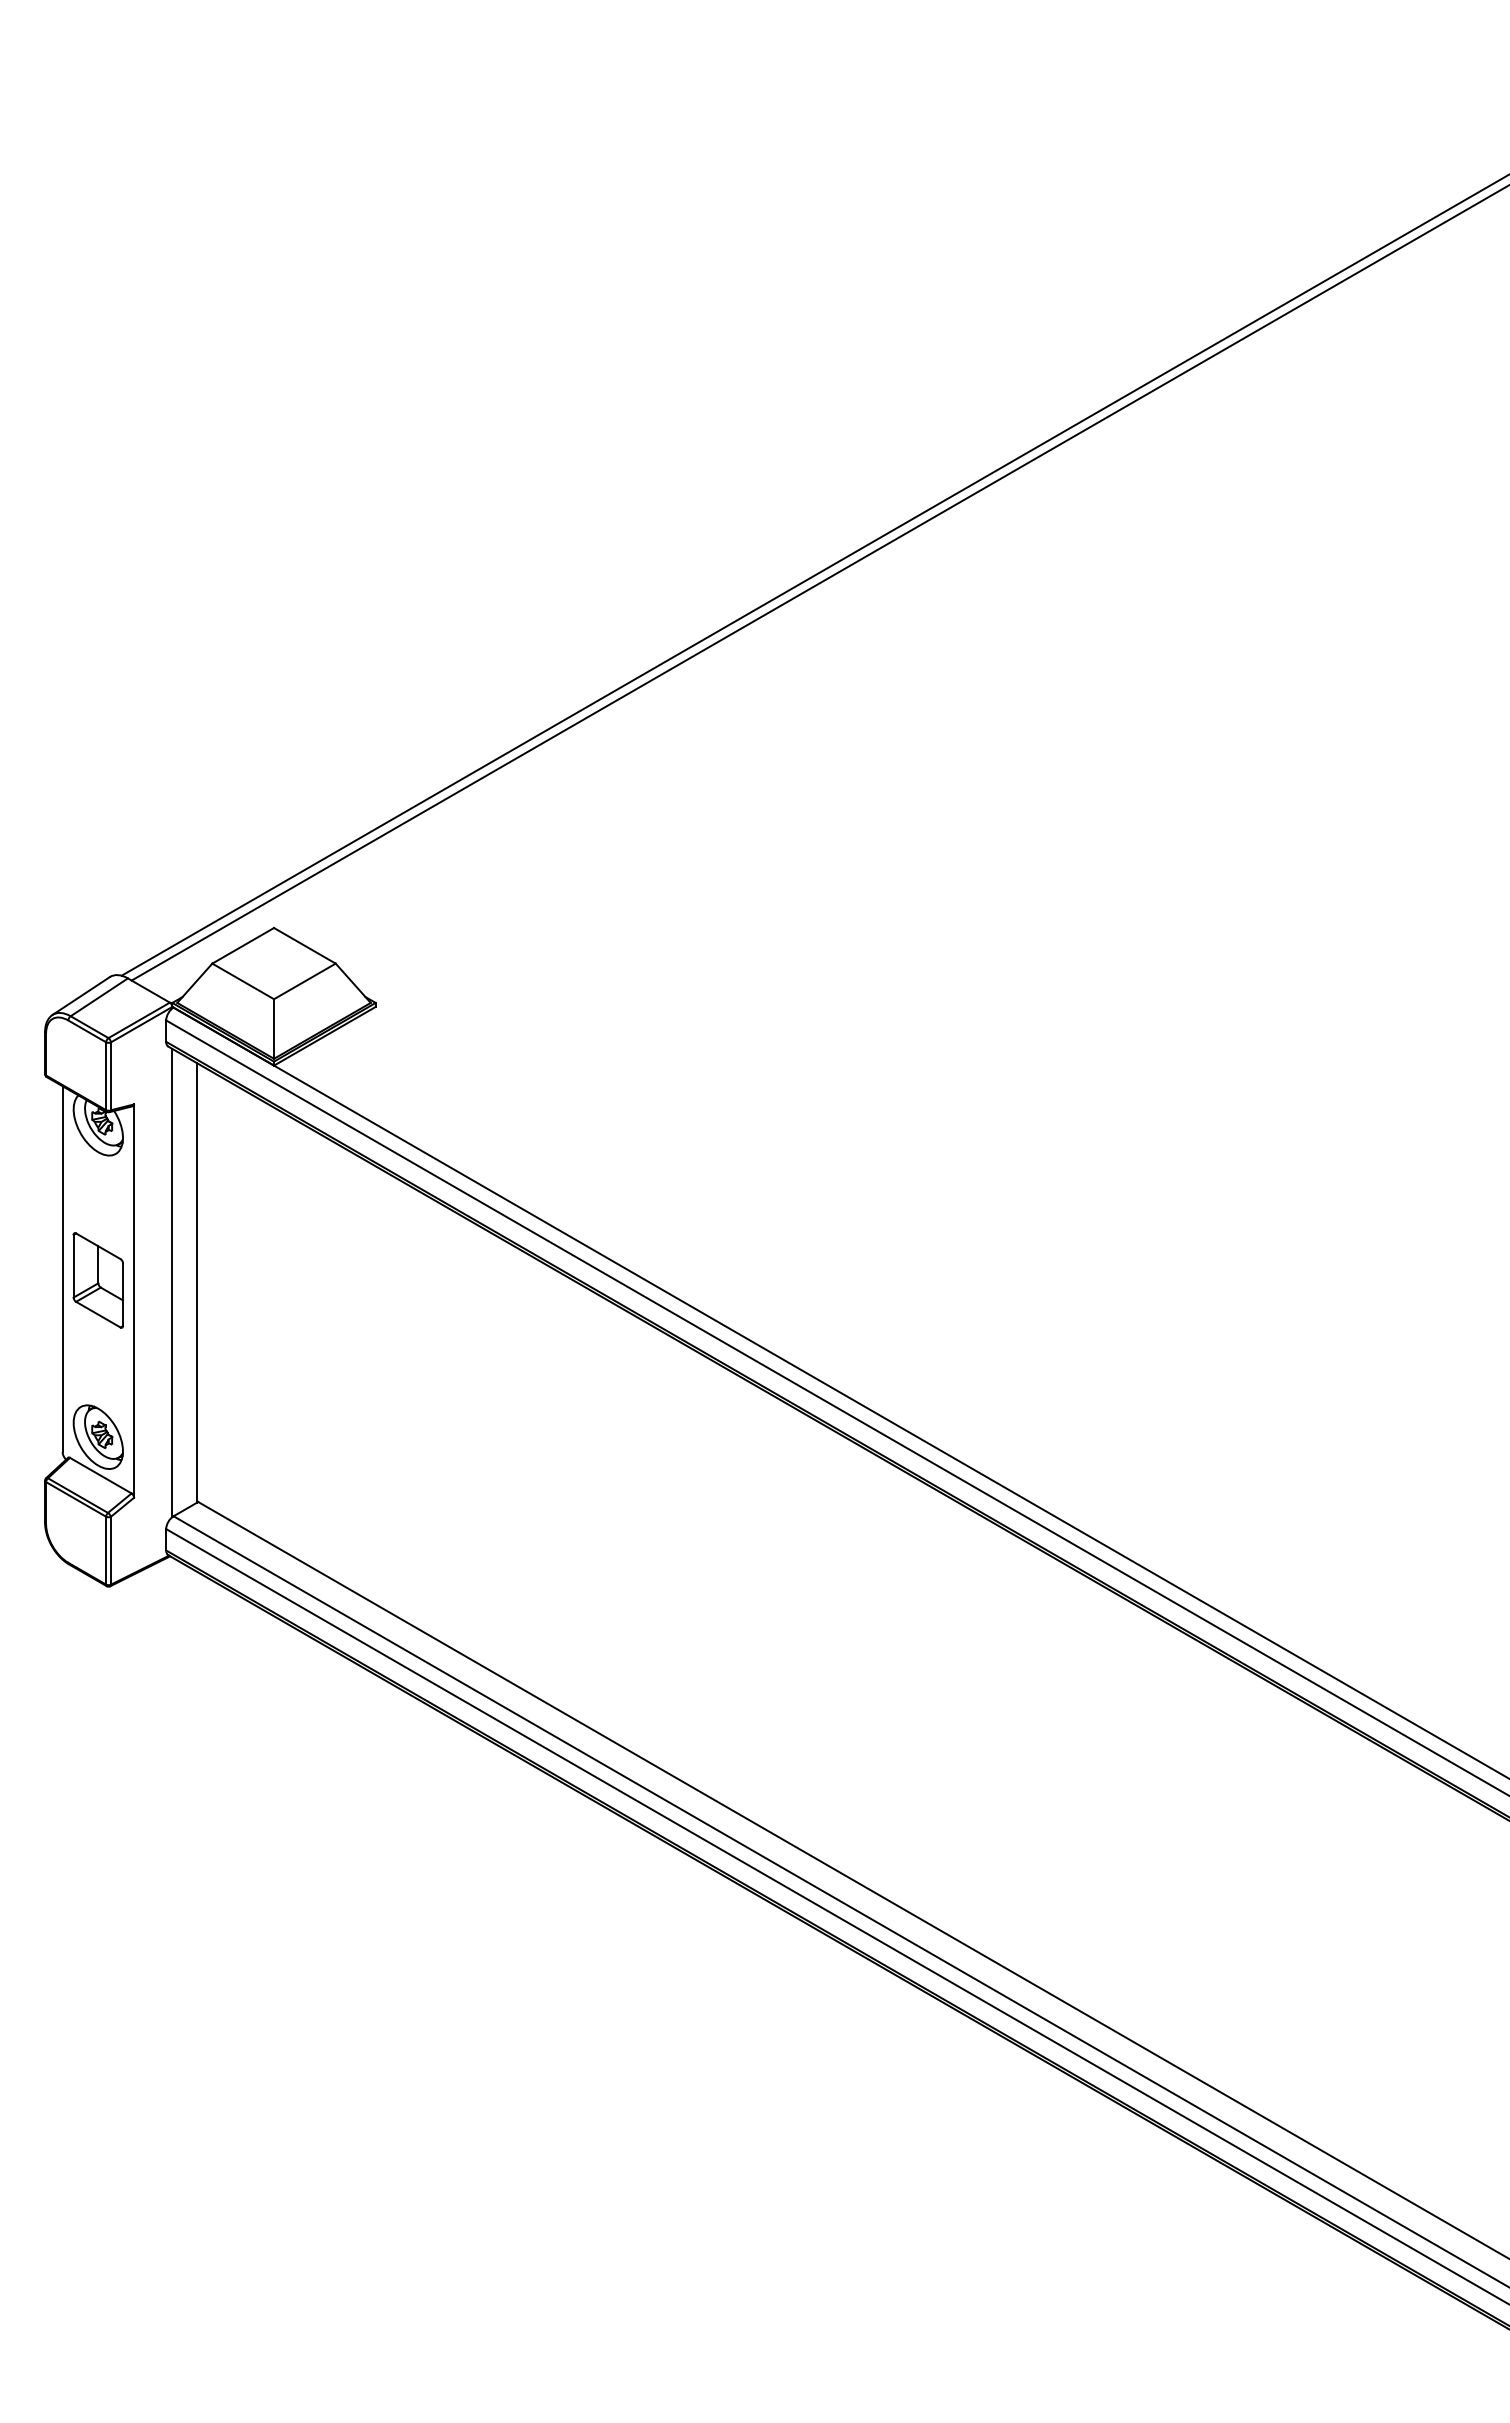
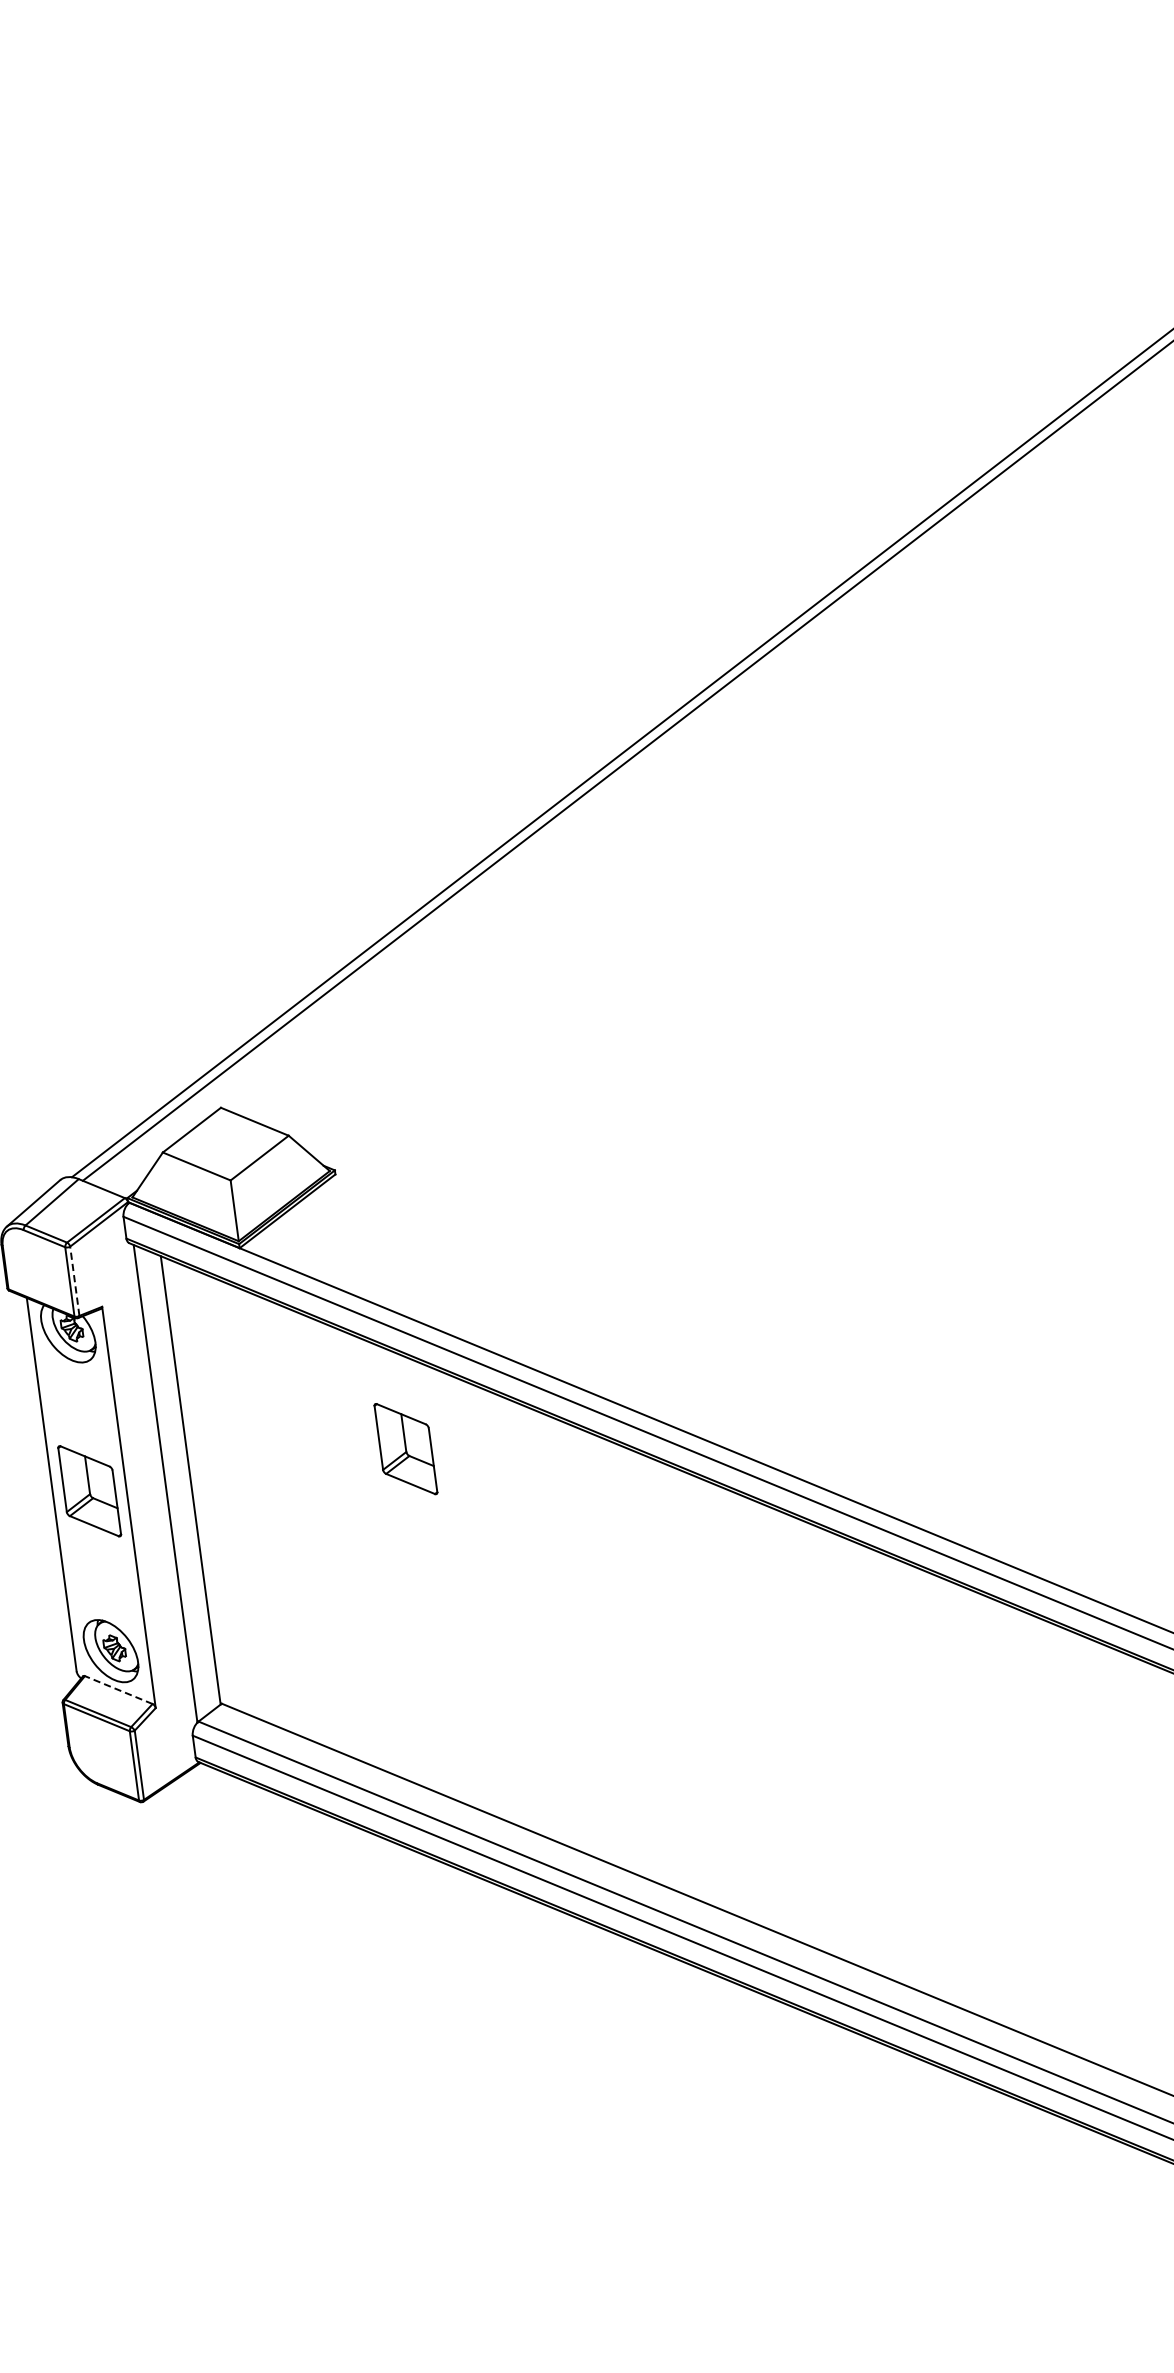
line: (110, 1076) -> (74, 1281), solid -> dashed
part: (408, 1280) -> (406, 1449), added
line: (100, 1475) -> (118, 1689), solid -> dashed

